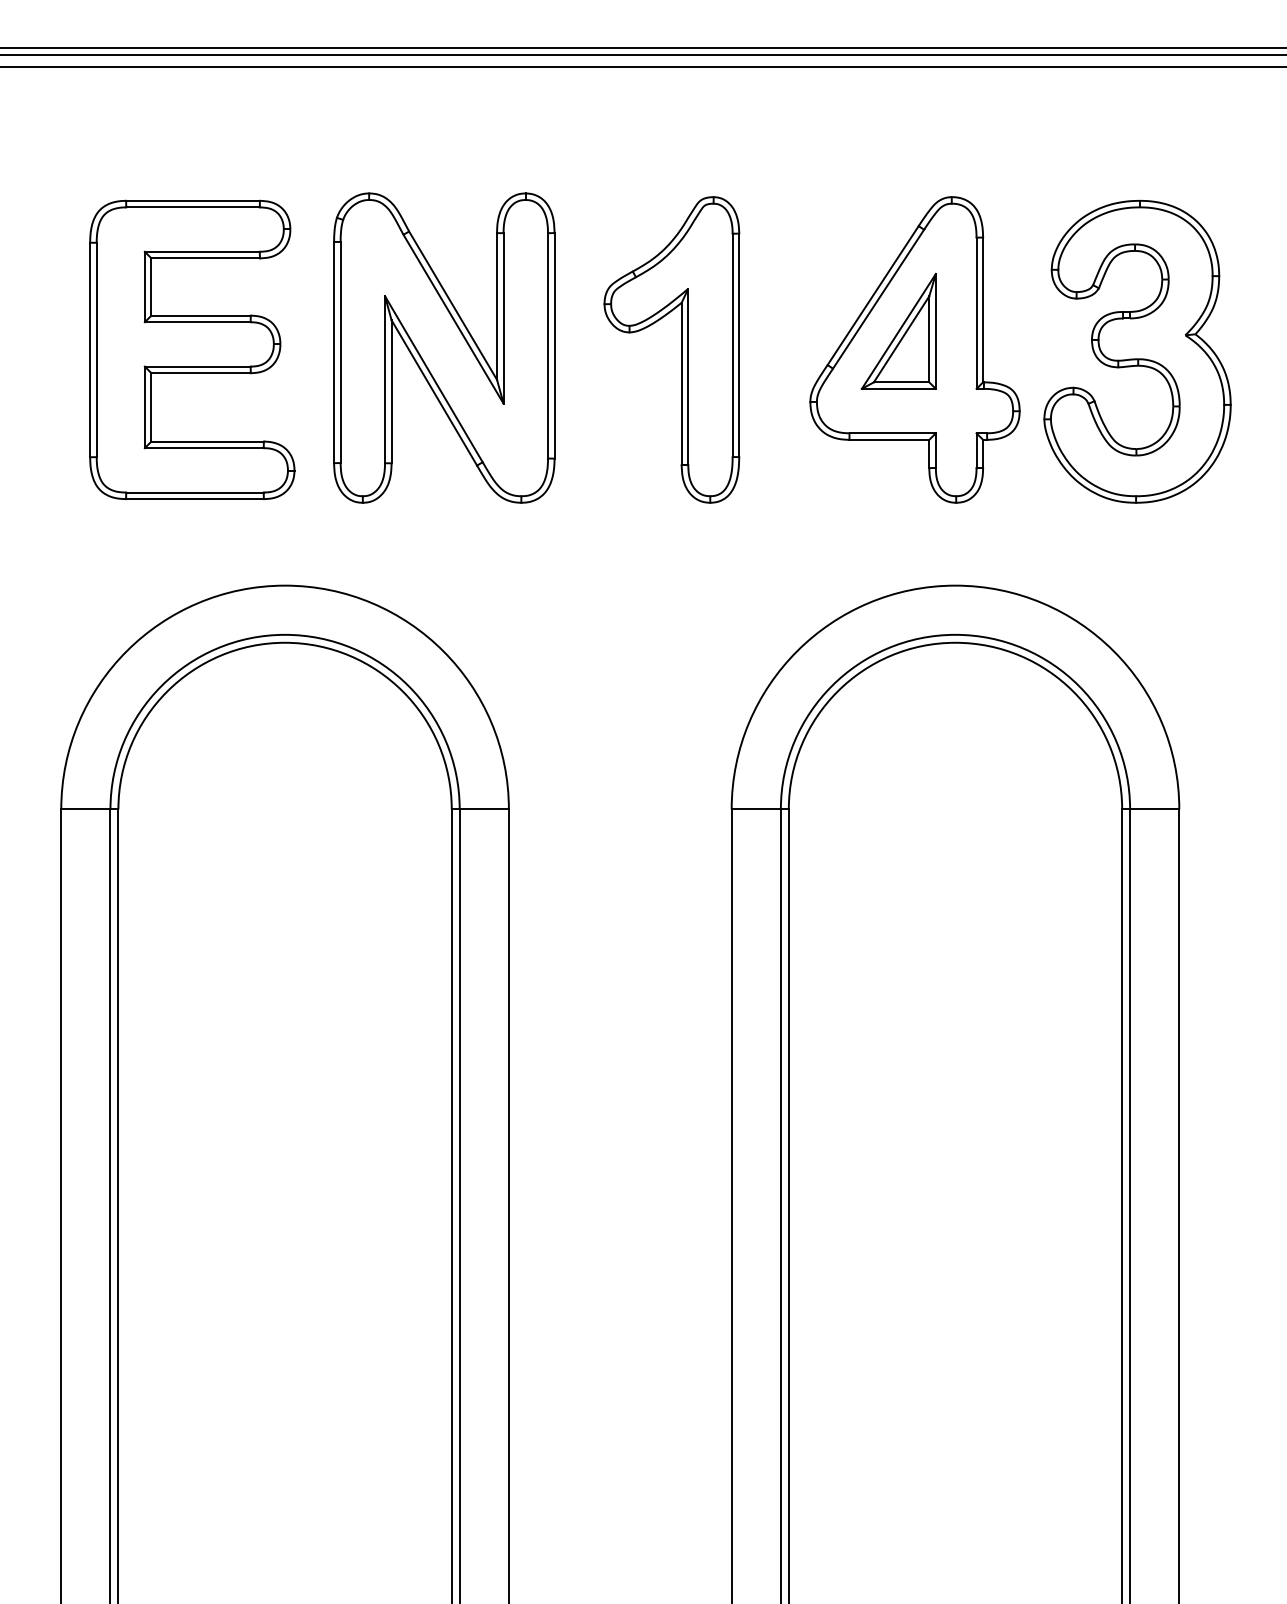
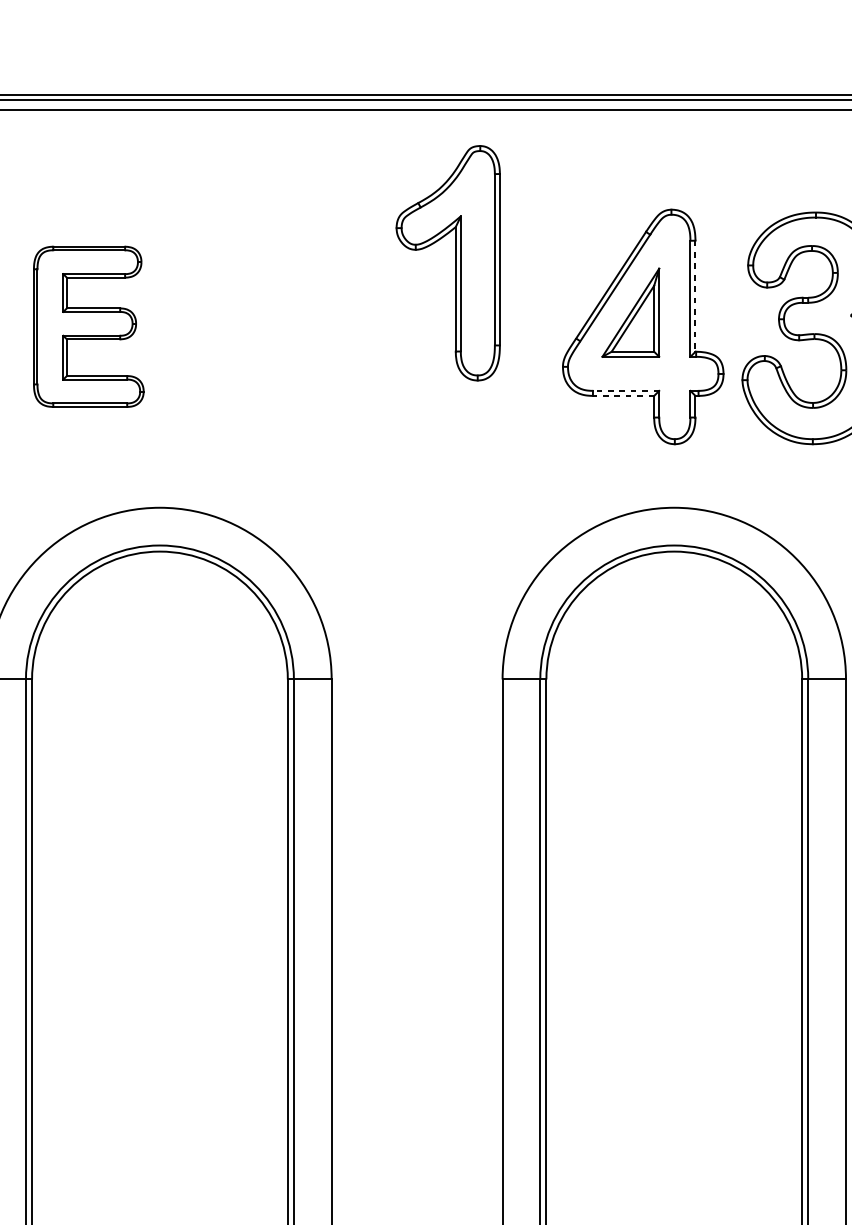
line: (983, 310) -> (695, 296), solid -> dashed
part: (444, 347) -> (282, 325), removed
part: (192, 349) -> (88, 326), size x0.7
part: (681, 349) -> (455, 262), moved
line: (892, 433) -> (625, 391), solid -> dashed
line: (889, 439) -> (623, 395), solid -> dashed

